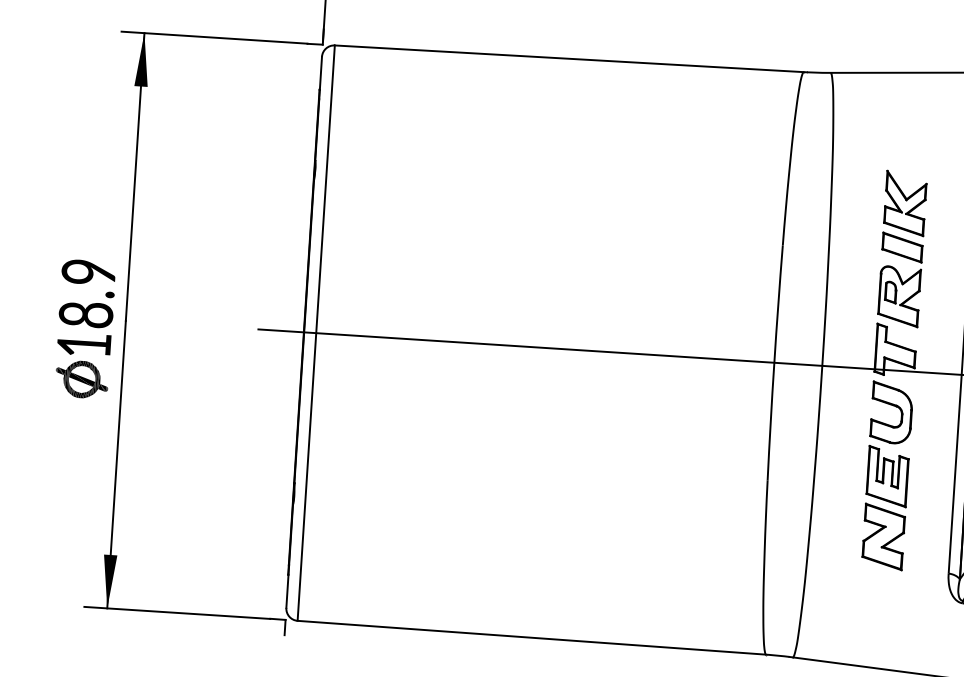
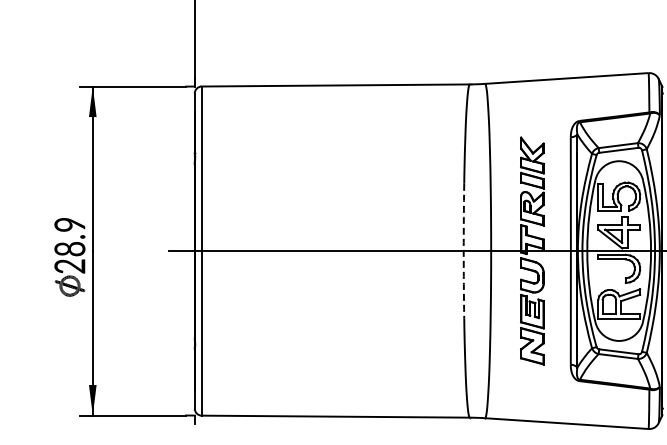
text: (83, 345) -> (69, 266), 18.9 -> 28.9
arc: (773, 363) -> (463, 251), solid -> dashed

